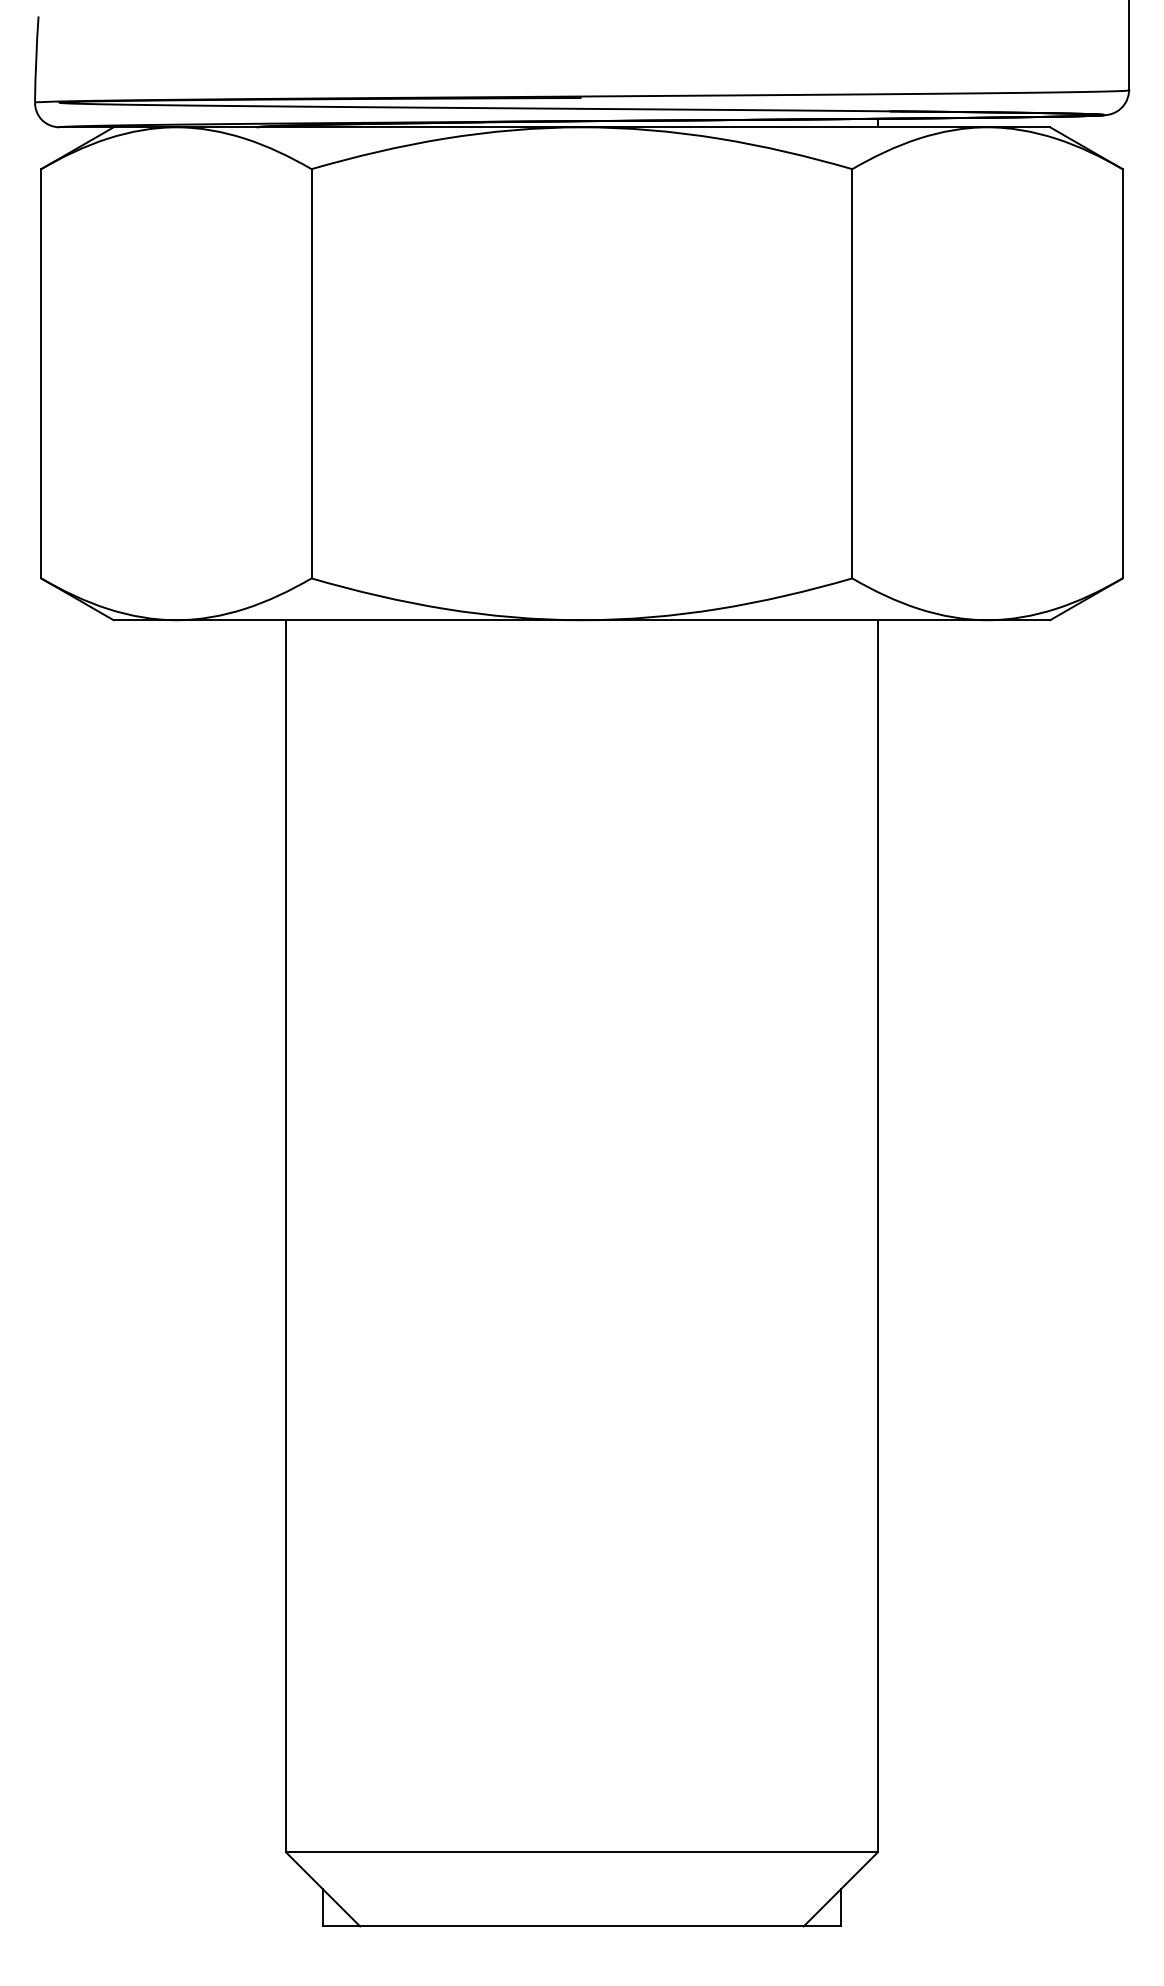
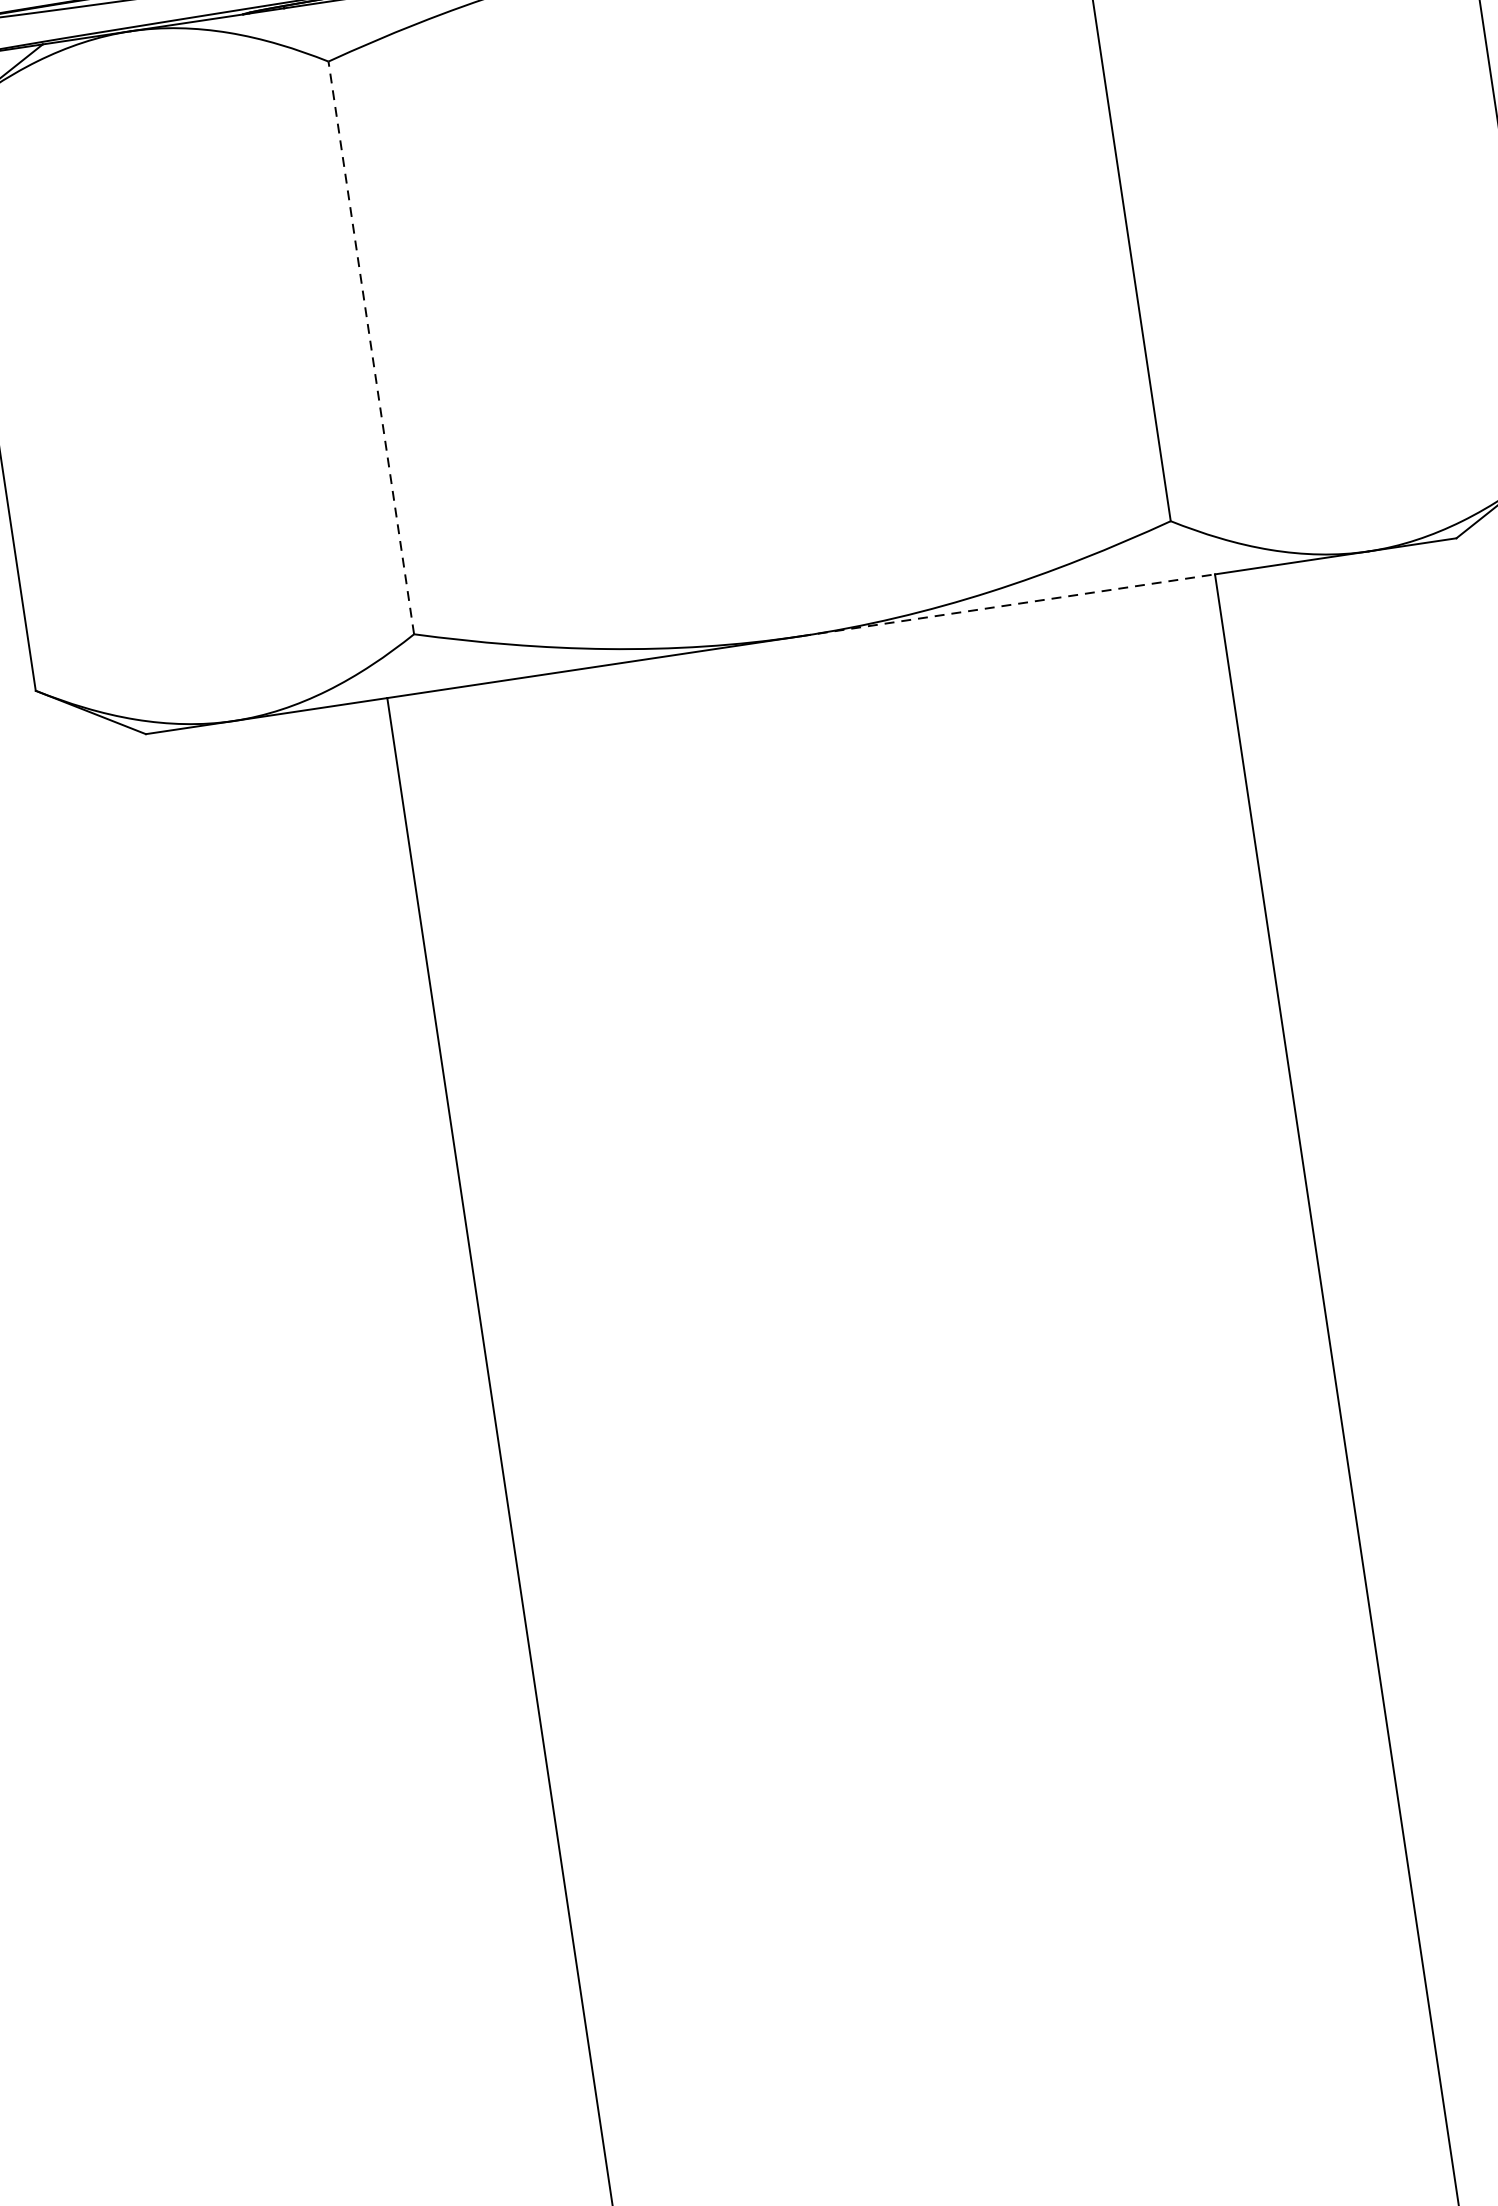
line: (311, 373) -> (371, 347), solid -> dashed
line: (729, 620) -> (1007, 605), solid -> dashed

